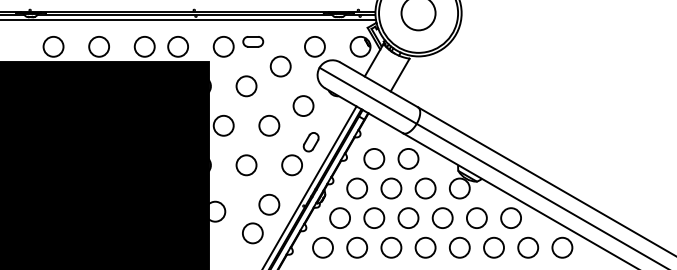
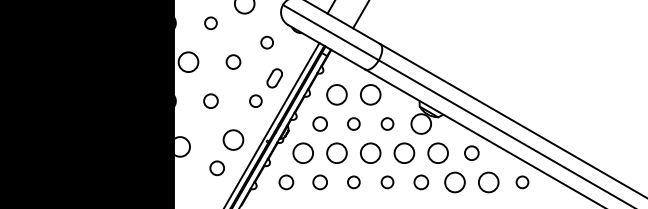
circle: (246, 86) -> (210, 23), size x0.6
circle: (303, 105) -> (267, 42), size x0.6
circle: (269, 125) -> (233, 61), size x0.7
circle: (246, 165) -> (210, 101), size x0.7
circle: (291, 165) -> (255, 101), size x0.6
circle: (357, 188) -> (320, 124), size x0.7
circle: (391, 188) -> (353, 124), size x0.6
circle: (425, 188) -> (387, 124), size x0.6
circle: (510, 217) -> (471, 152), size x0.7
circle: (252, 233) -> (216, 168), size x0.7
circle: (322, 247) -> (285, 182), size x0.7
circle: (357, 247) -> (320, 182), size x0.7
circle: (391, 247) -> (353, 182), size x0.6
circle: (425, 247) -> (387, 182), size x0.6
circle: (459, 247) -> (420, 182), size x0.7
circle: (562, 247) -> (522, 182), size x0.6

